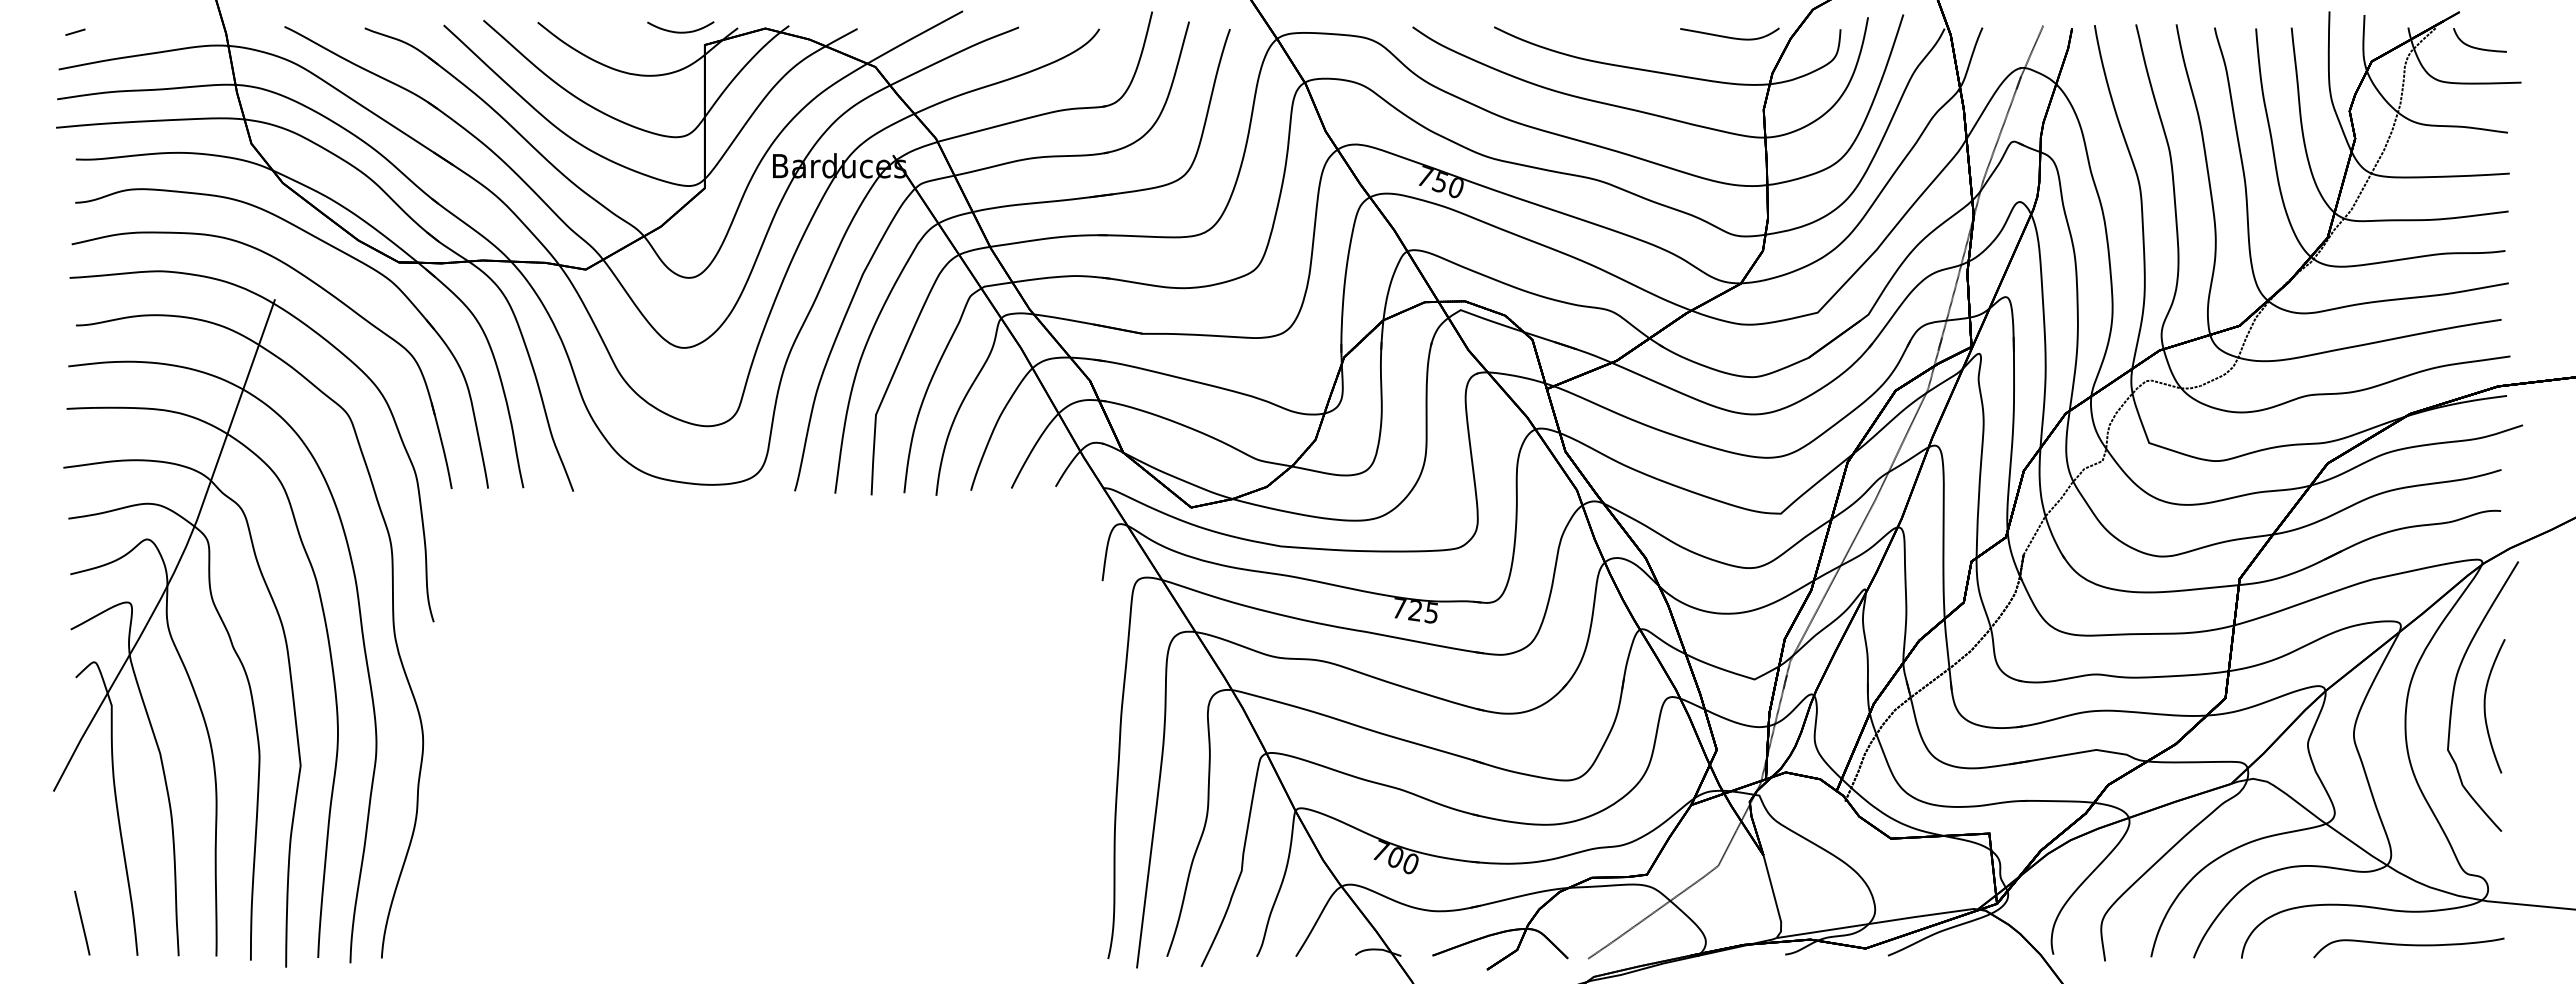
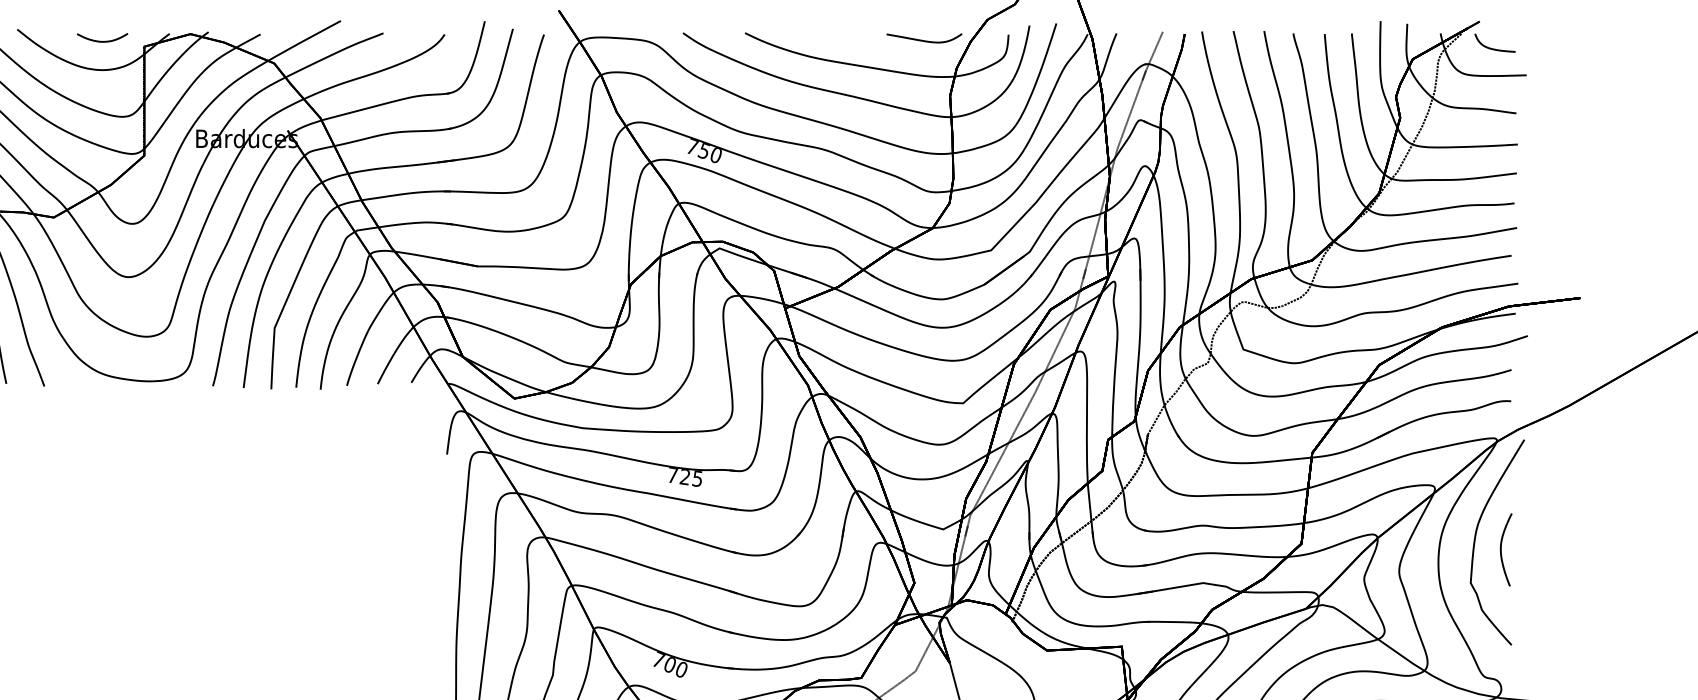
curve: (680, 31) -> (102, 40), moved
part: (2494, 706) -> (1506, 550), size x0.71

